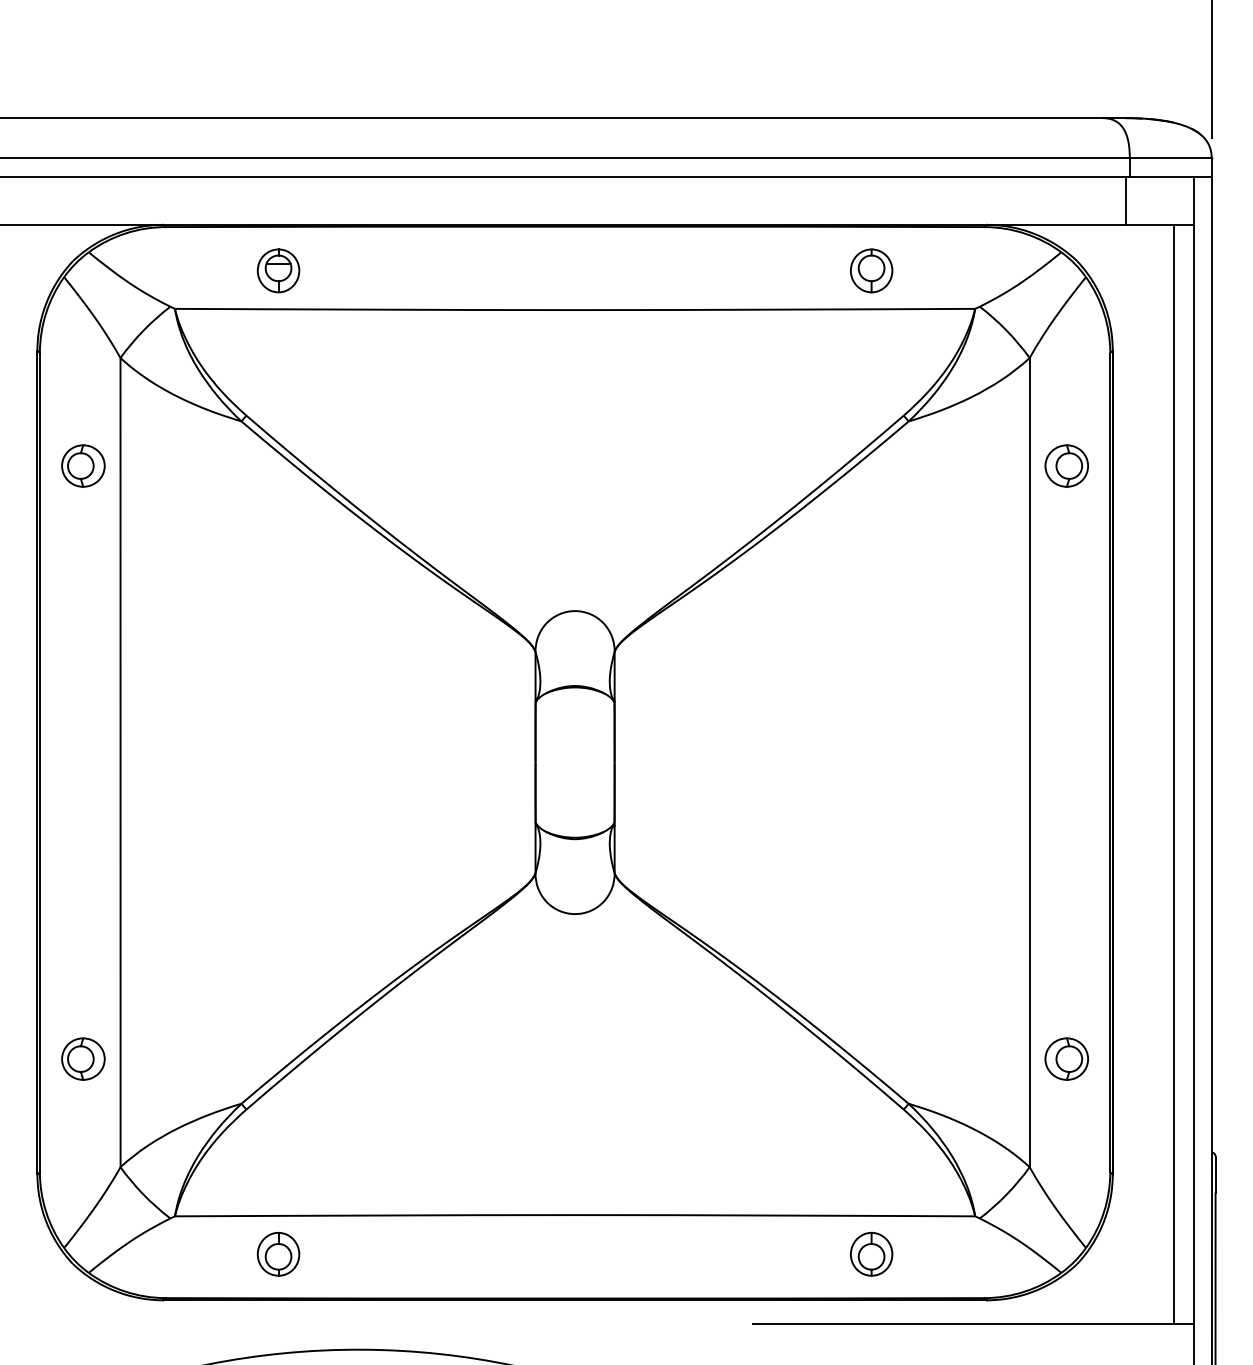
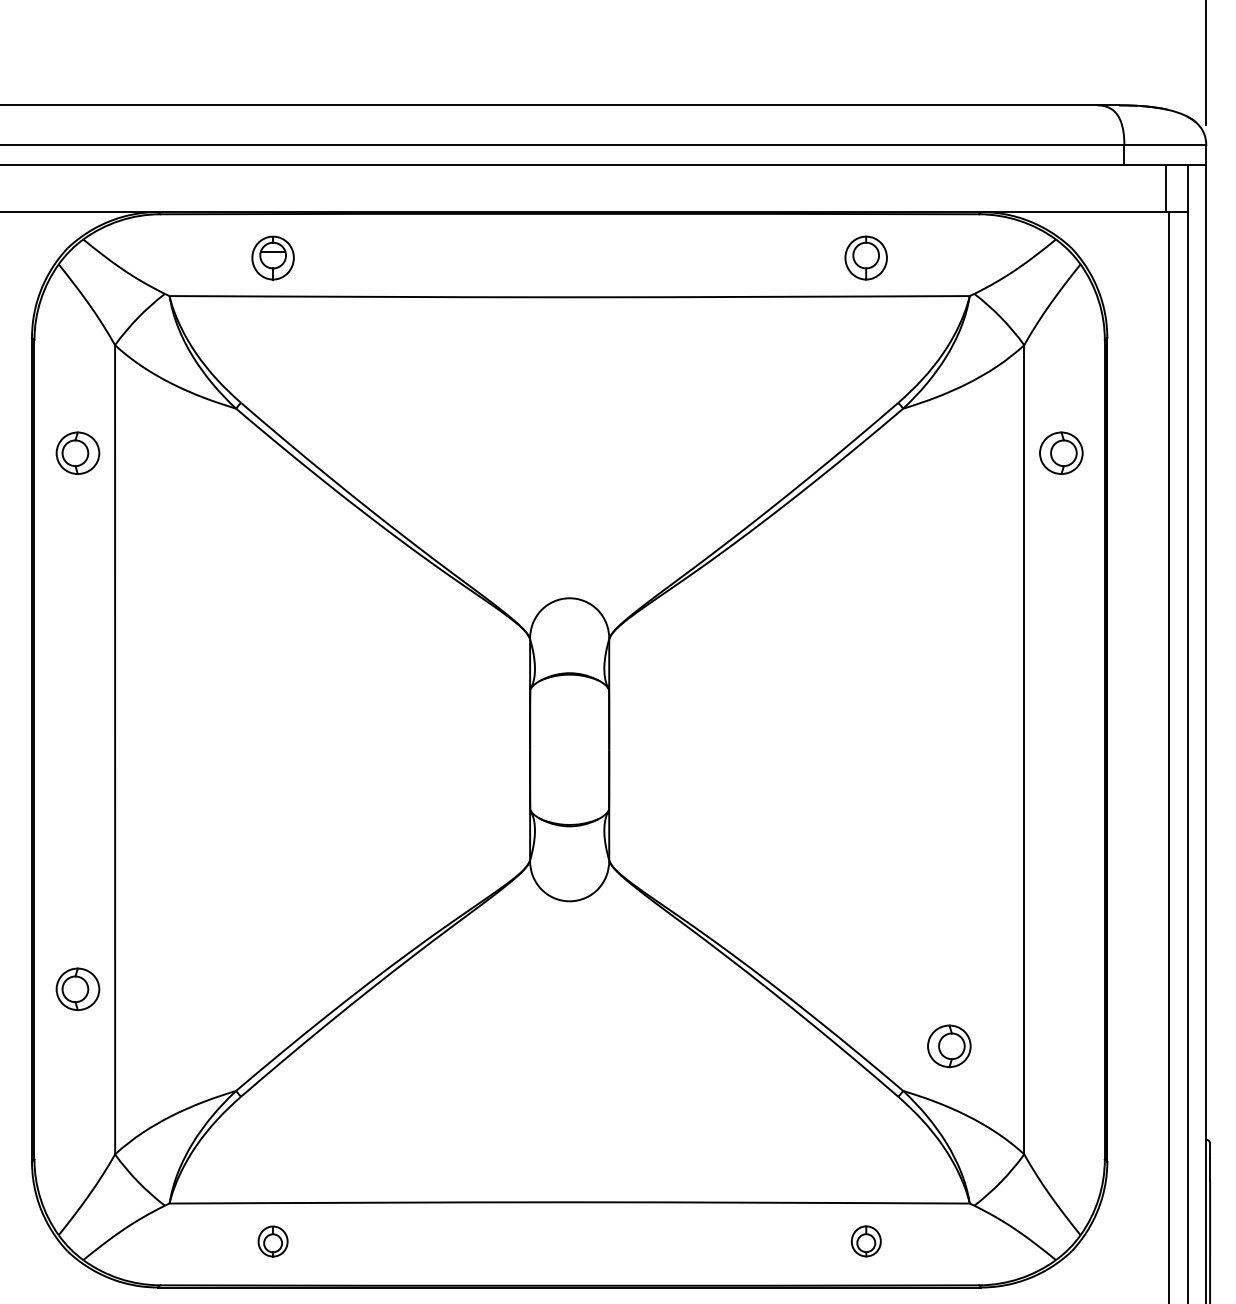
line: (1125, 200) -> (1166, 187), moved
part: (83, 1058) -> (78, 988), moved
part: (1066, 1058) -> (949, 1045), moved
part: (871, 1253) -> (866, 1240), size x0.7
part: (278, 1254) -> (273, 1241), size x0.7

